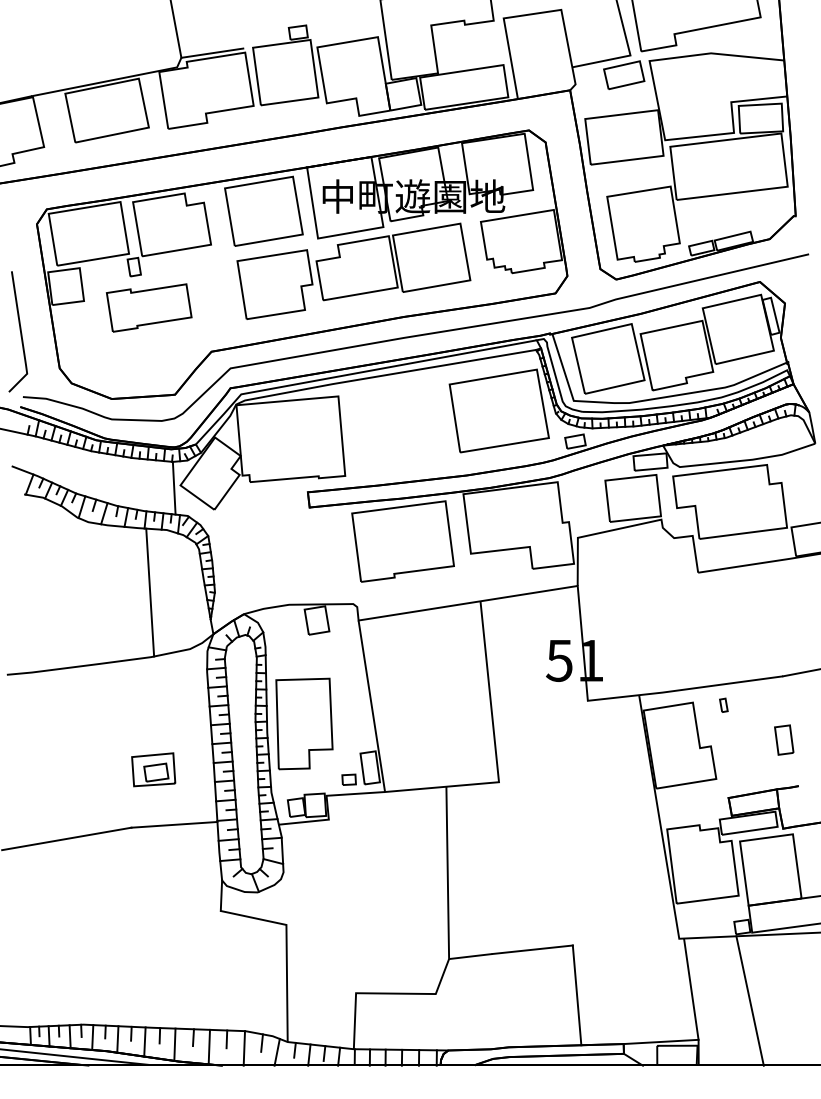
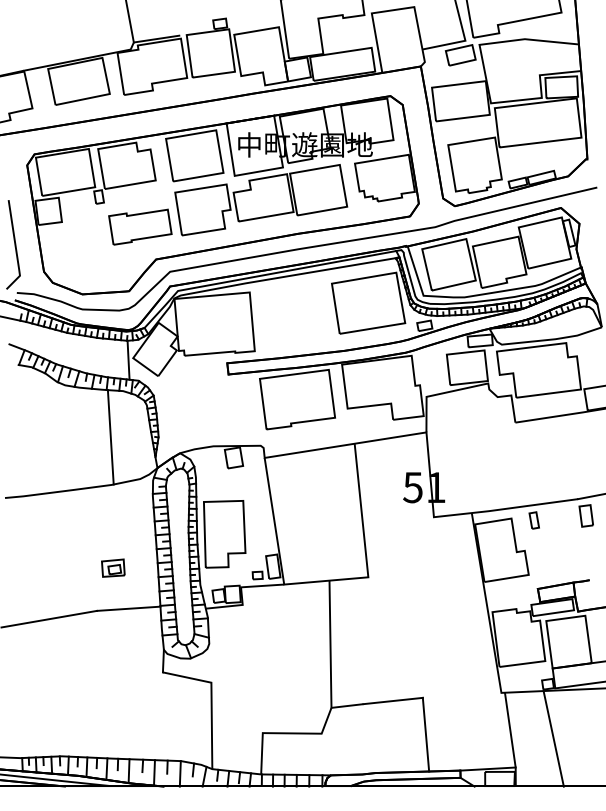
part: (148, 307) -> (139, 226), moved
part: (723, 705) -> (534, 520), size x1.67
part: (784, 739) -> (586, 515), moved
part: (153, 769) -> (113, 567), size x0.71

